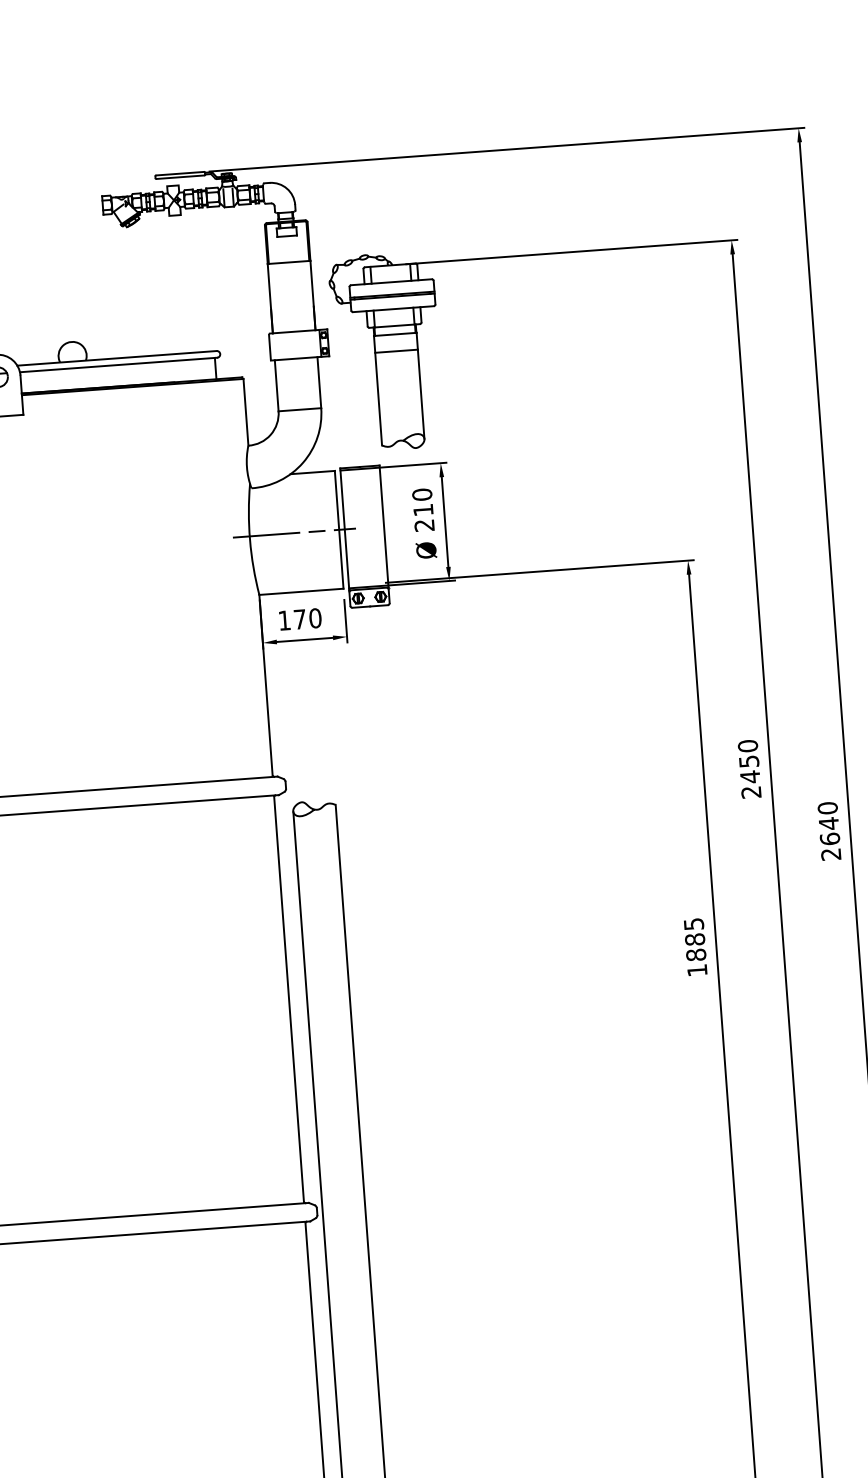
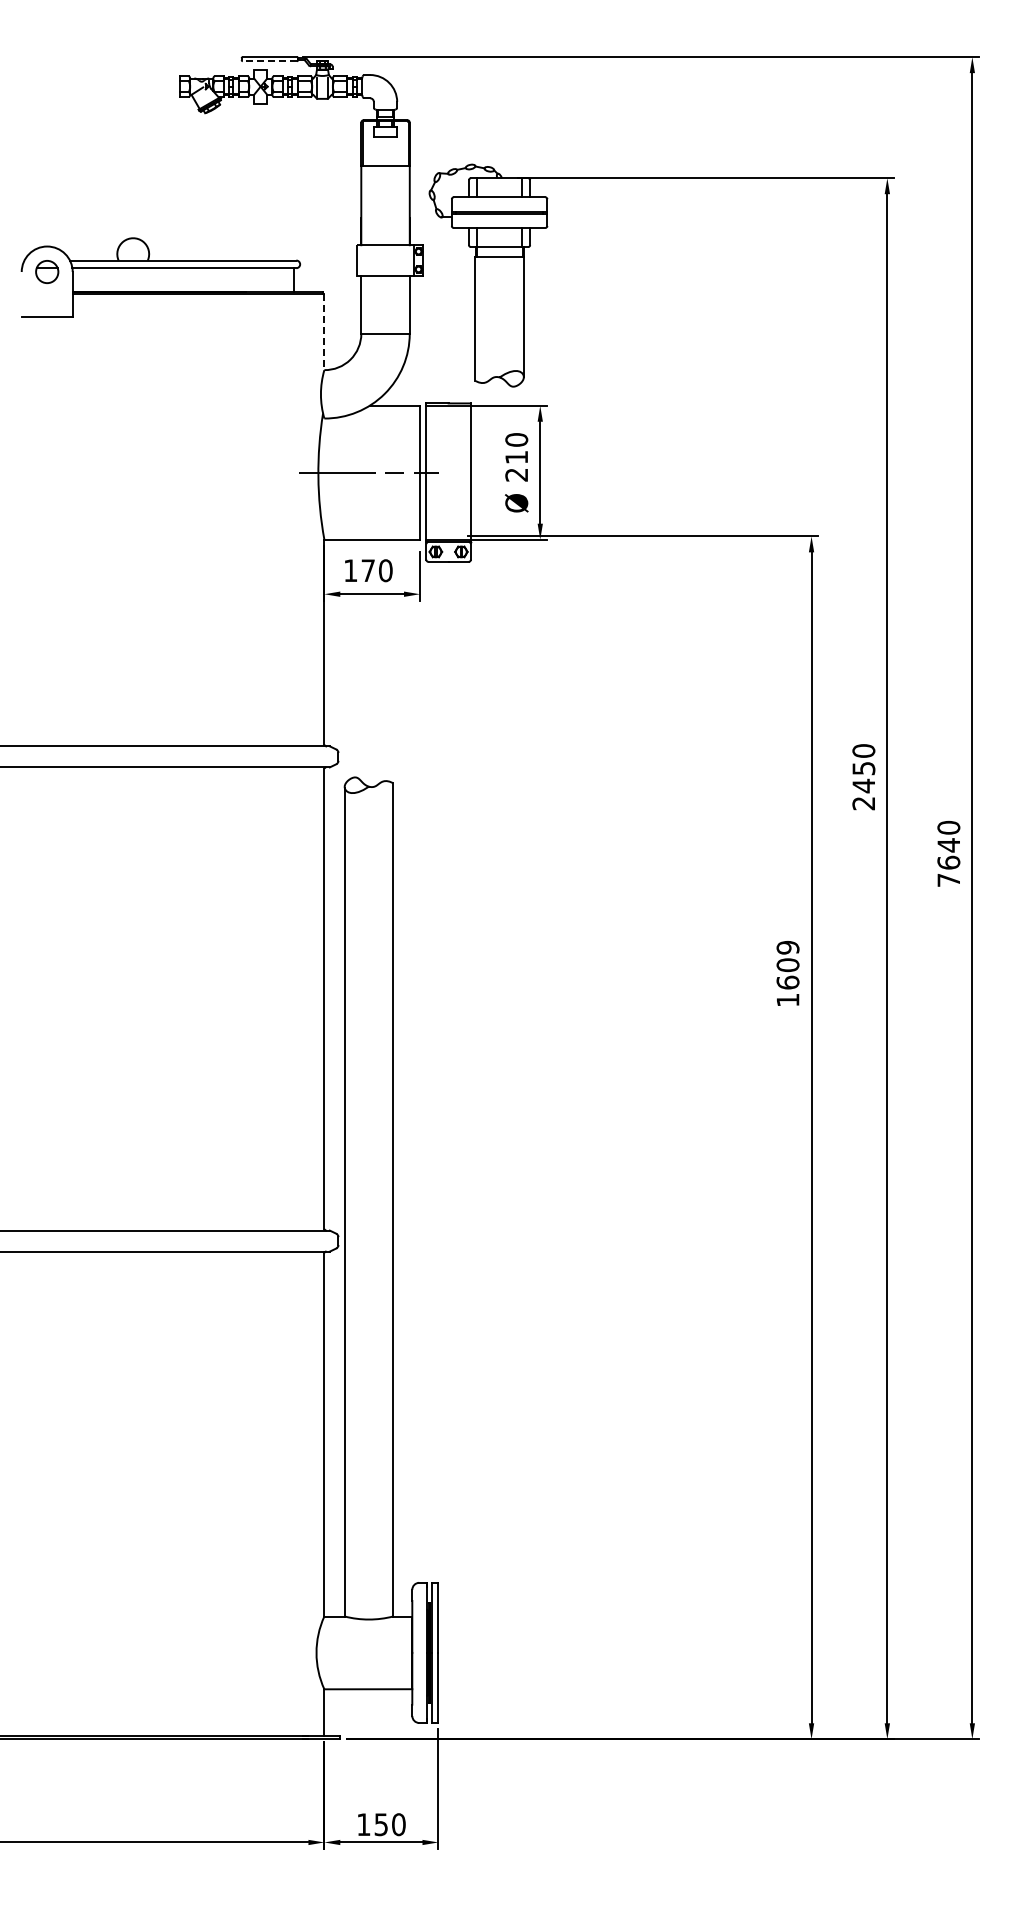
line: (180, 177) -> (269, 61), solid -> dashed
line: (396, 351) -> (499, 275), removed
line: (246, 412) -> (324, 332), solid -> dashed
text: (830, 854) -> (948, 880), 2640 -> 7640
text: (694, 939) -> (787, 965), 1885 -> 1609

